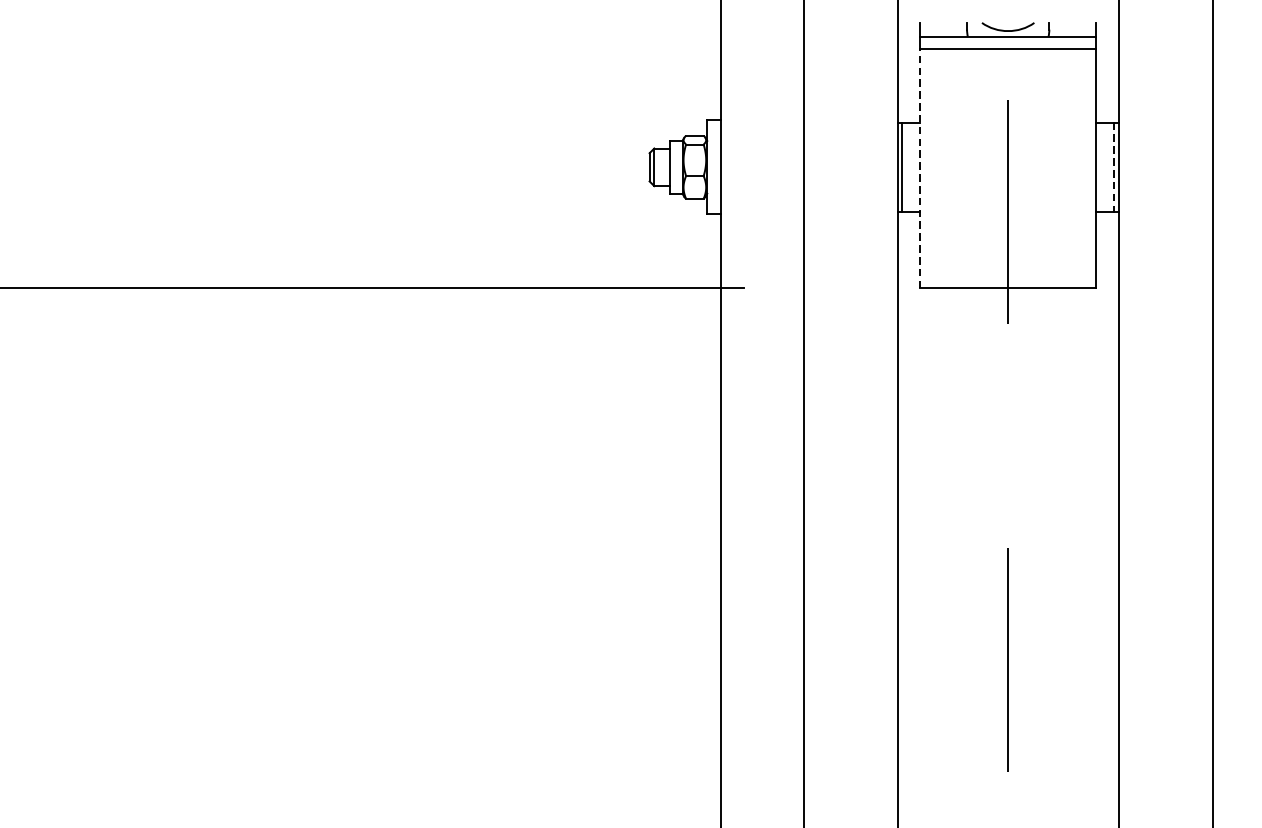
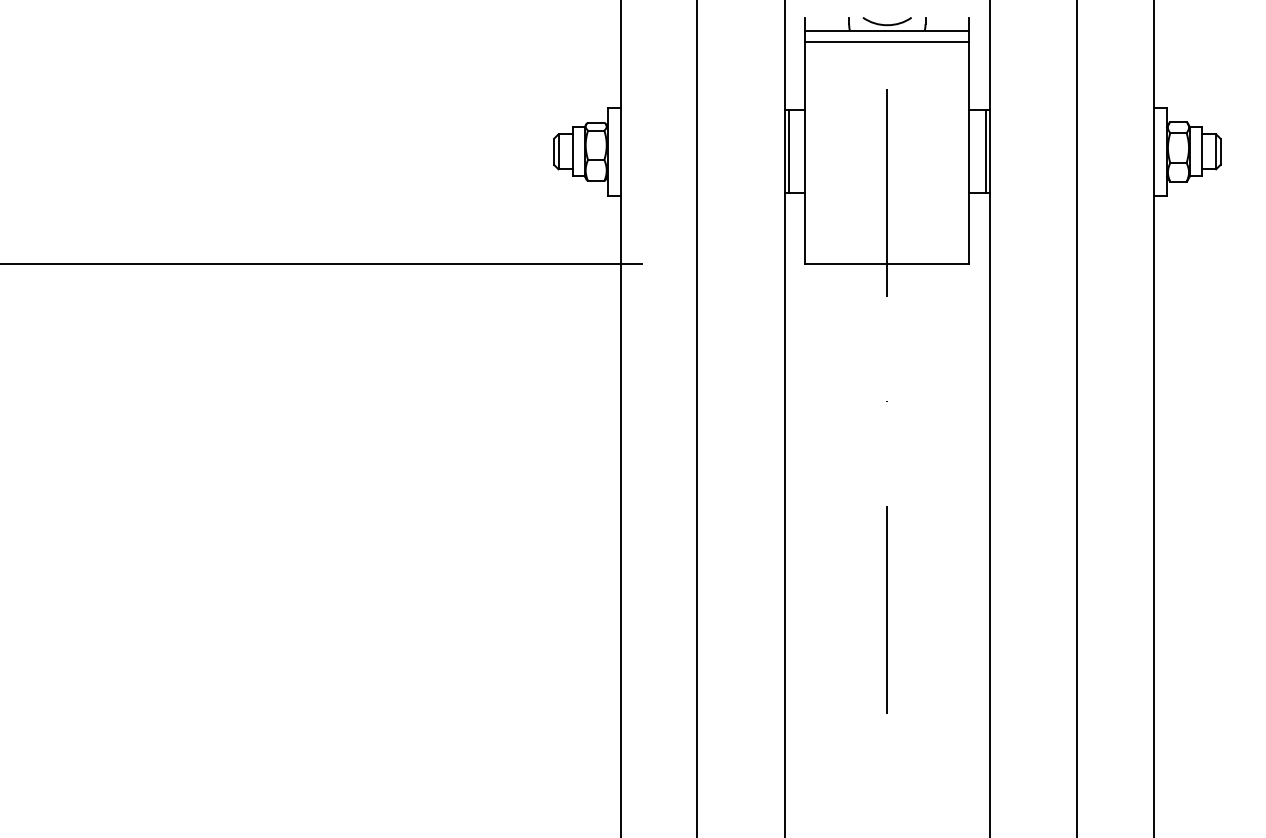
line: (1113, 166) -> (985, 151), dashed -> solid
line: (920, 168) -> (805, 152), dashed -> solid

